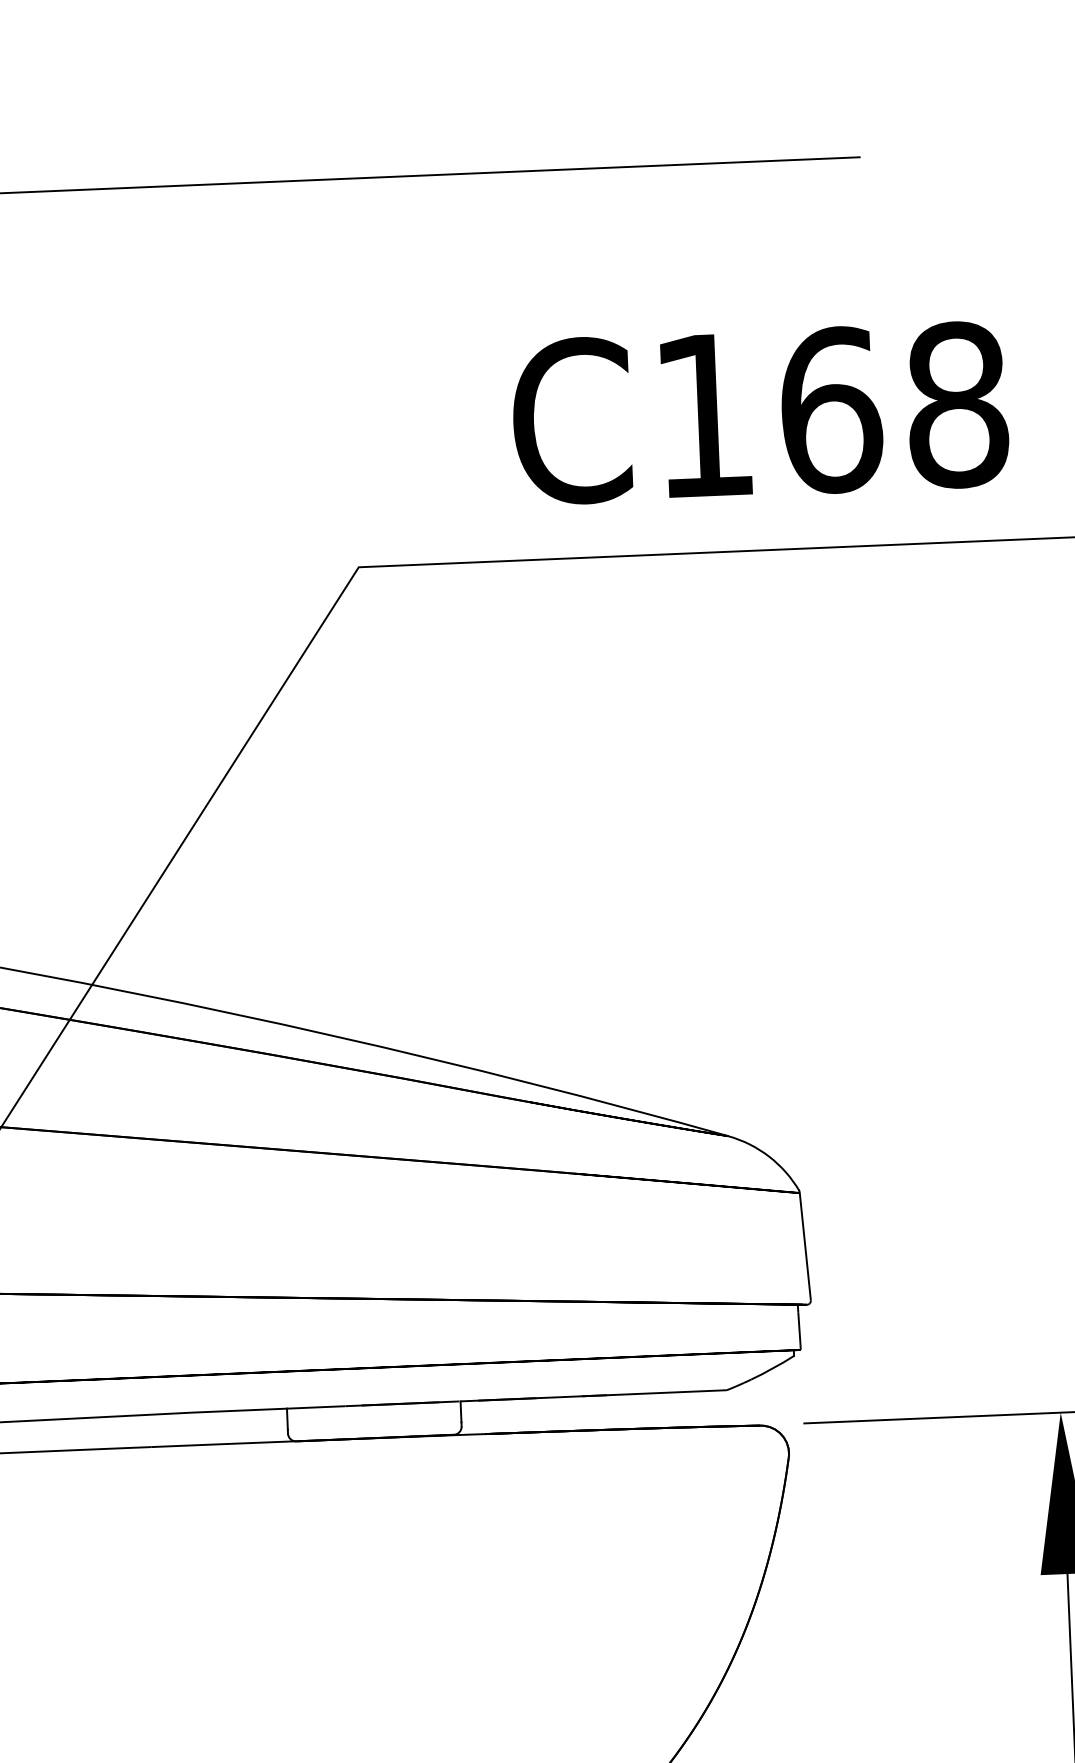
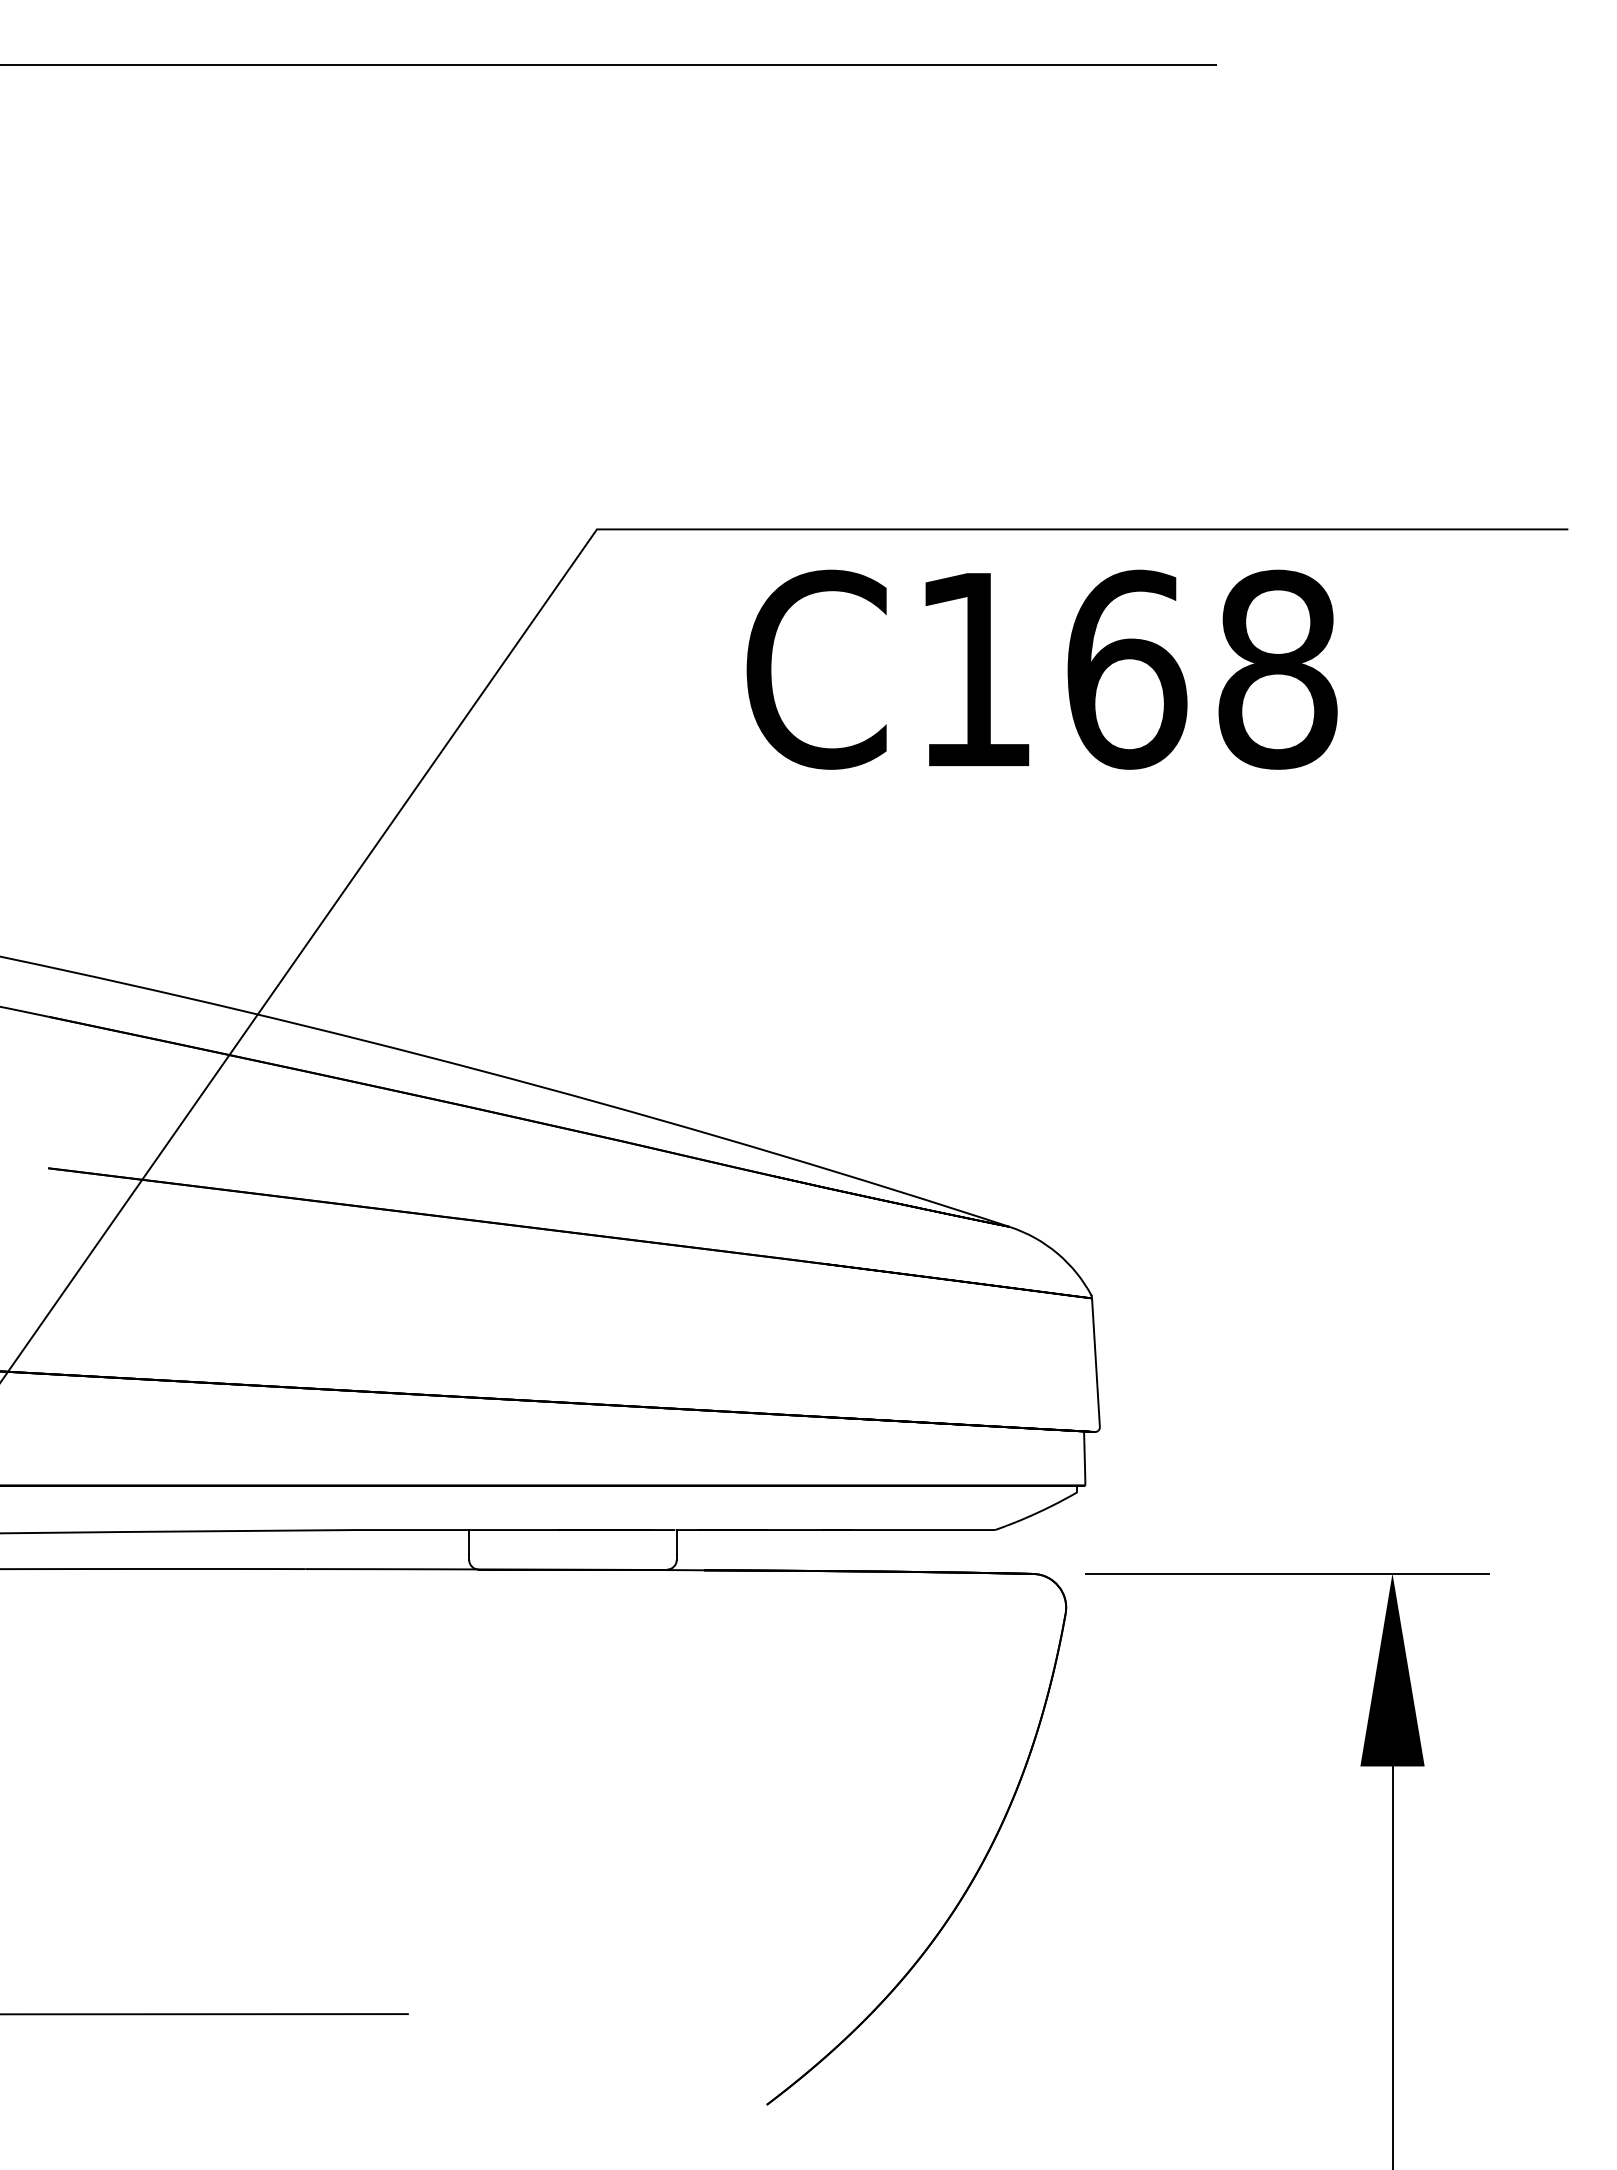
text: (759, 413) -> (1041, 669), moved

